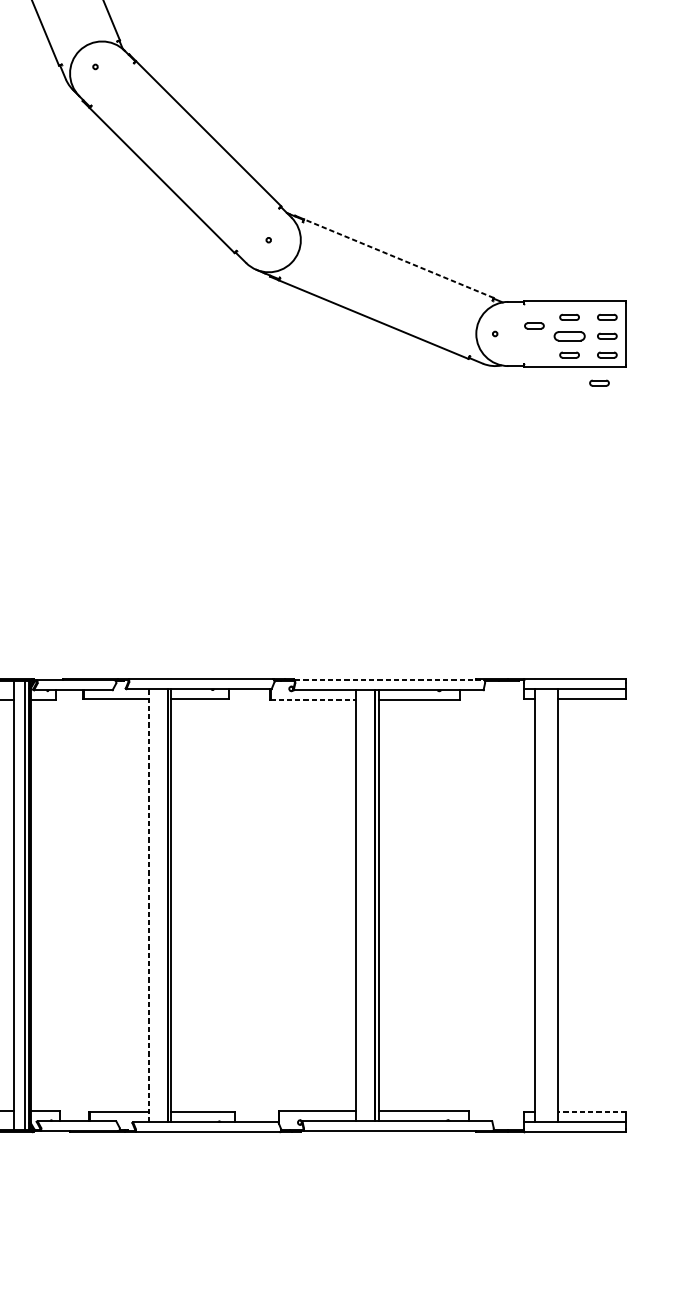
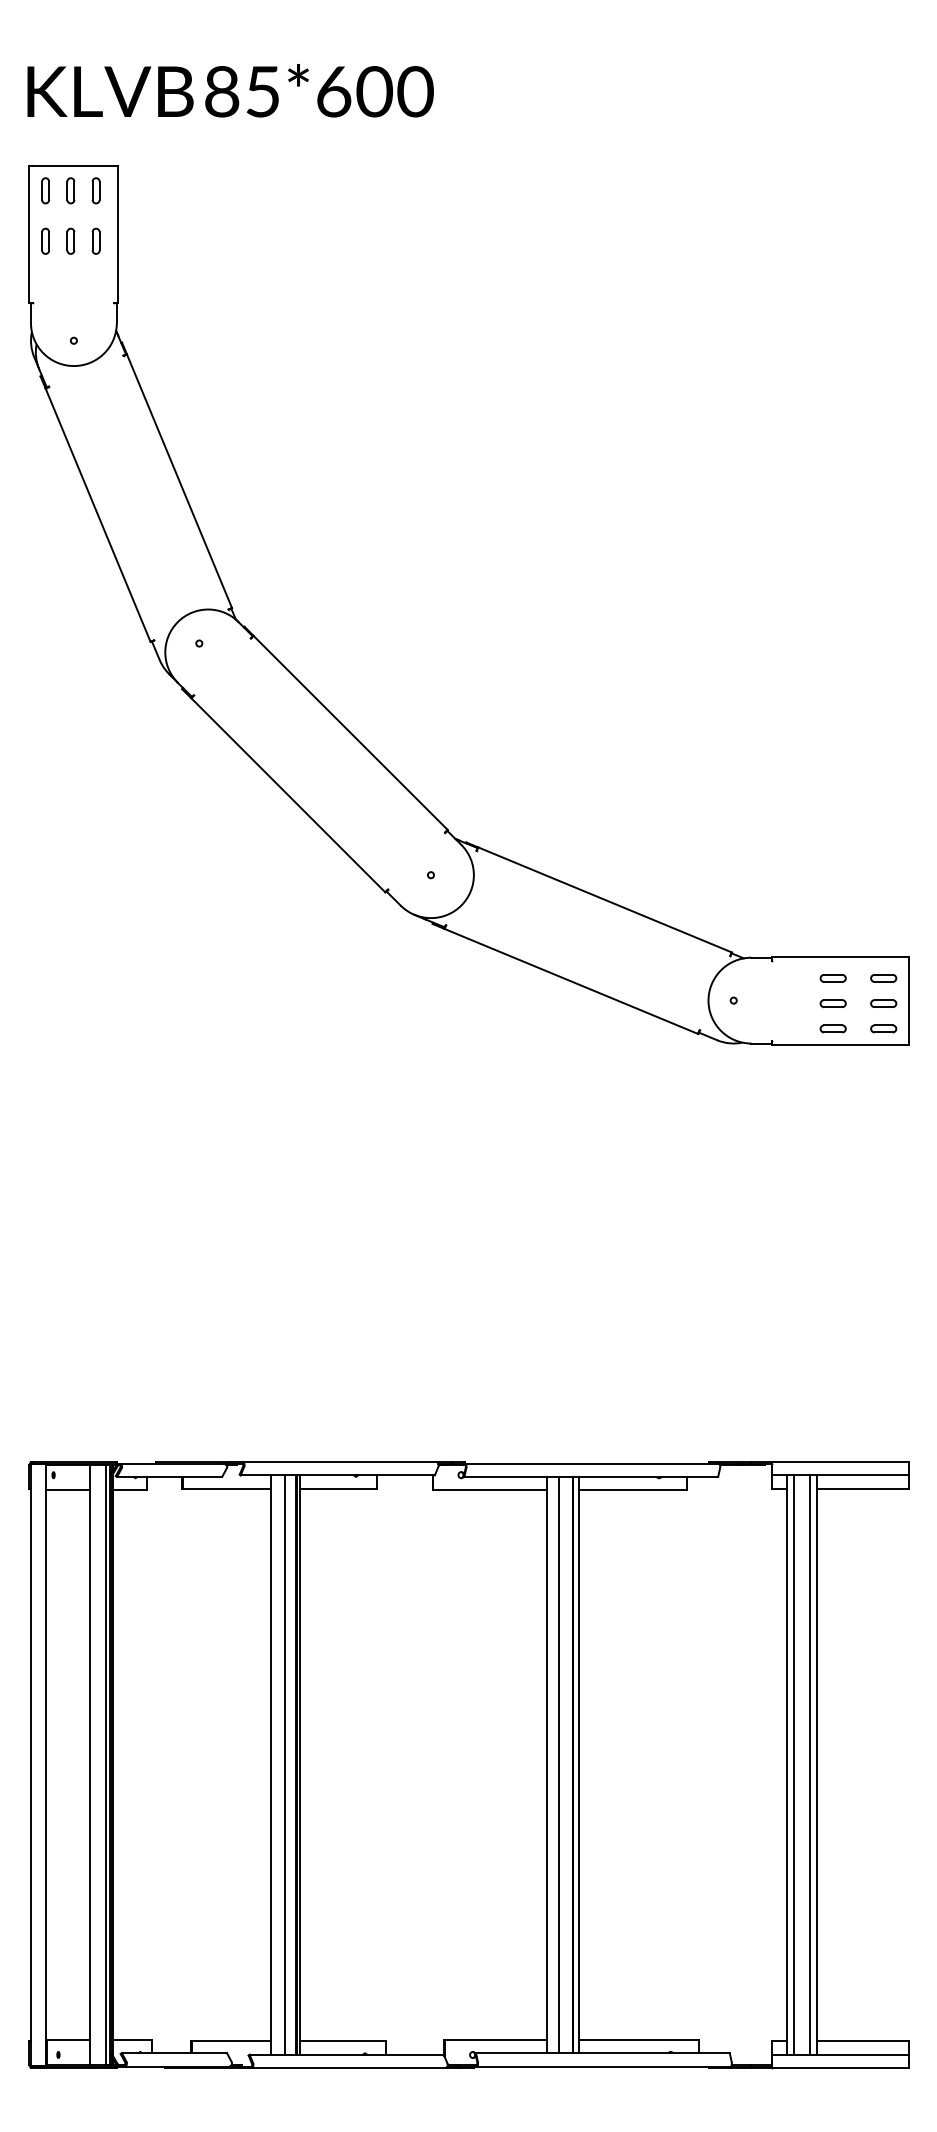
line: (398, 258) -> (604, 899), dashed -> solid
part: (533, 325) -> (785, 989), removed
part: (569, 336) -> (832, 1003), size x0.62
part: (598, 383) -> (872, 1066), removed
line: (390, 680) -> (593, 1463), dashed -> solid
line: (313, 700) -> (490, 1490), dashed -> solid
line: (159, 905) -> (285, 1764), added
line: (364, 905) -> (558, 1764), added
line: (539, 905) -> (793, 1764), added
line: (551, 905) -> (809, 1764), added
line: (149, 906) -> (271, 1765), dashed -> solid
line: (592, 1112) -> (863, 2041), dashed -> solid

